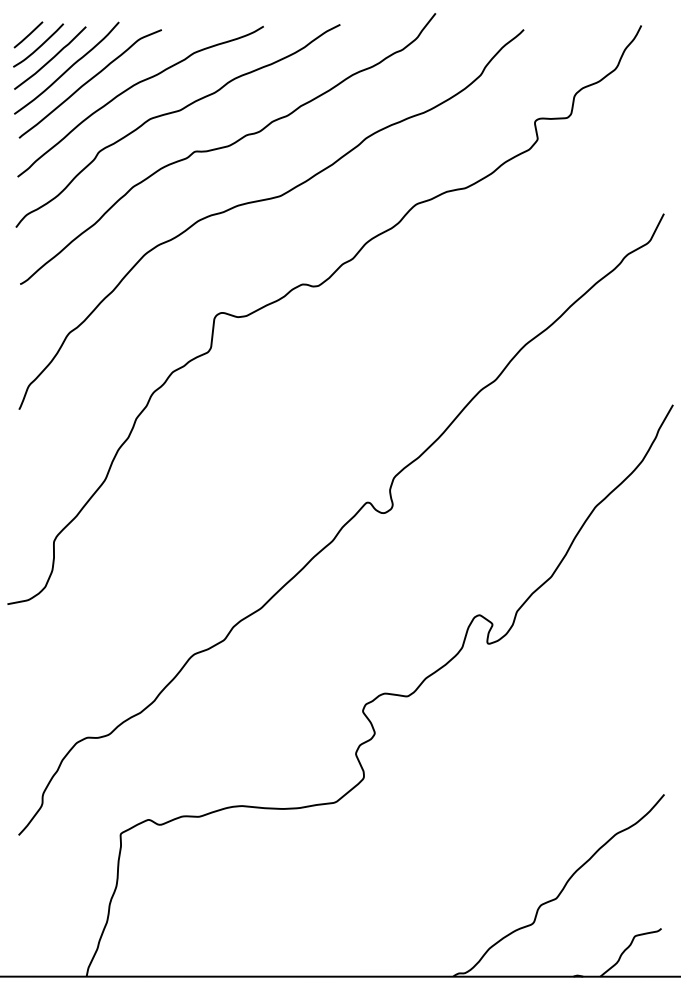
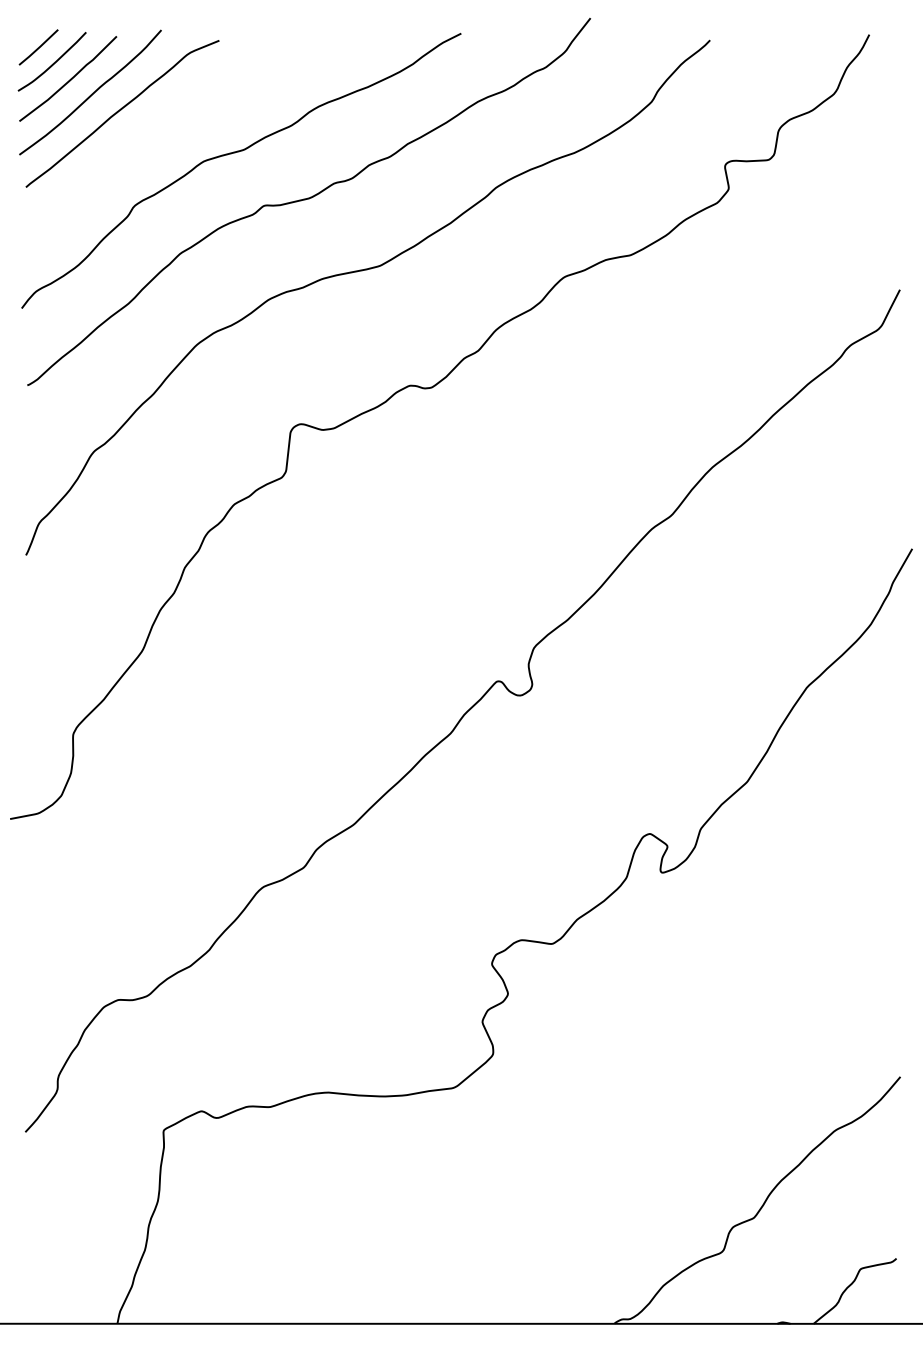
curve: (131, 88) -> (178, 120), removed

